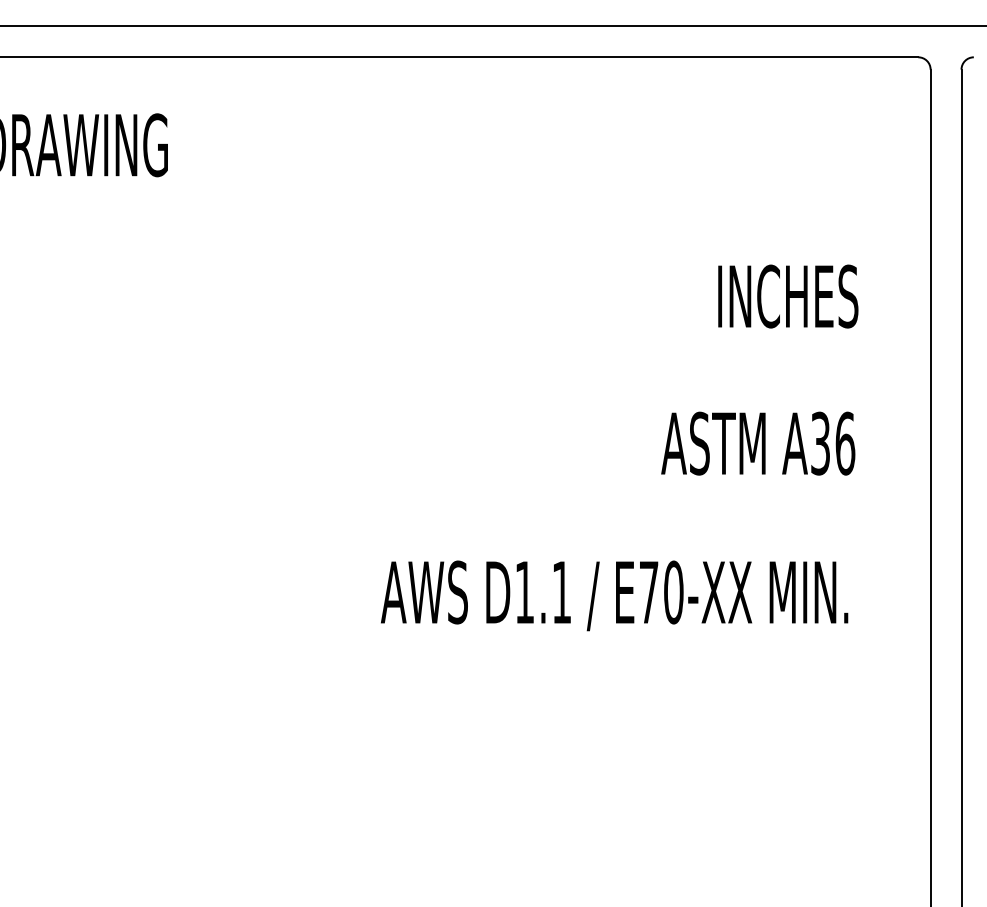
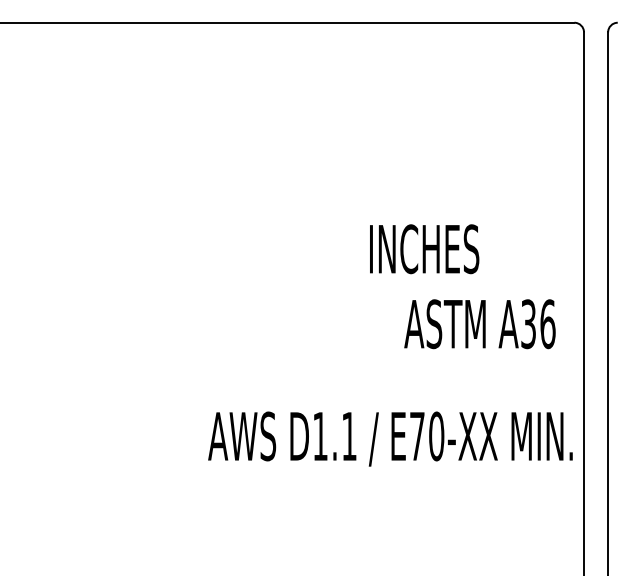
text: (788, 296) -> (424, 249), moved
text: (758, 443) -> (480, 324), moved
text: (614, 595) -> (390, 438), moved

